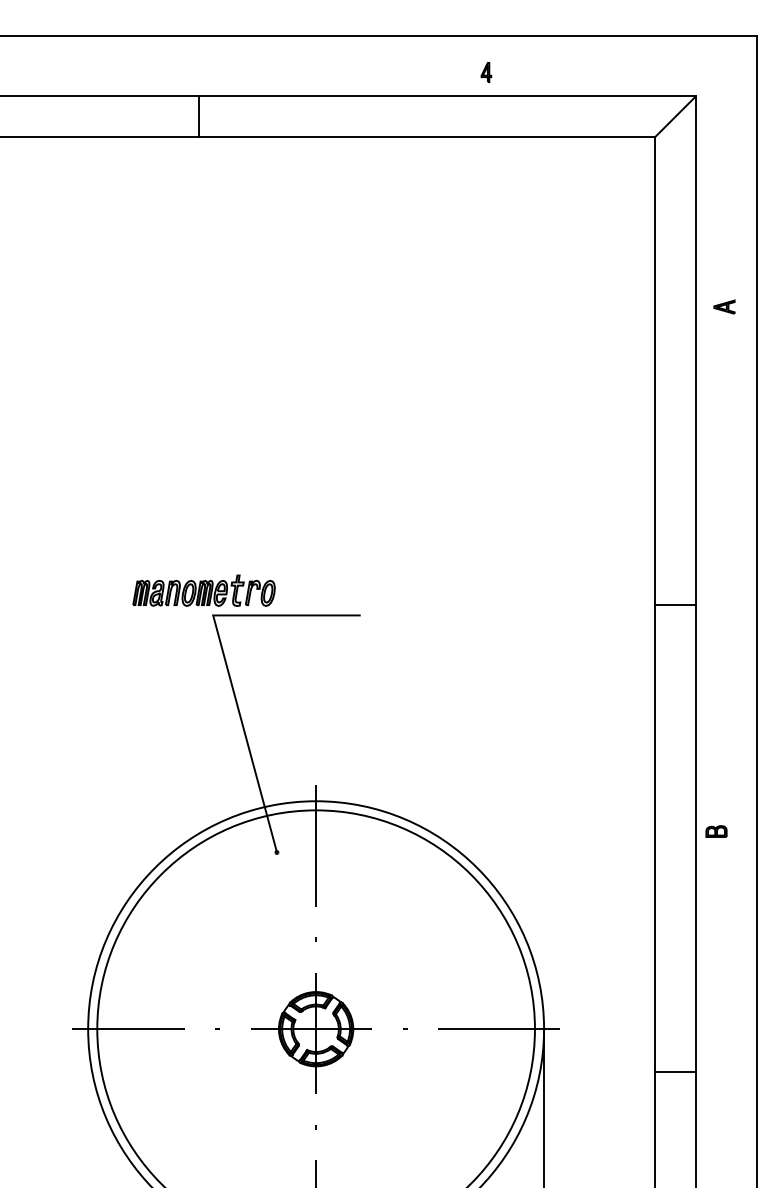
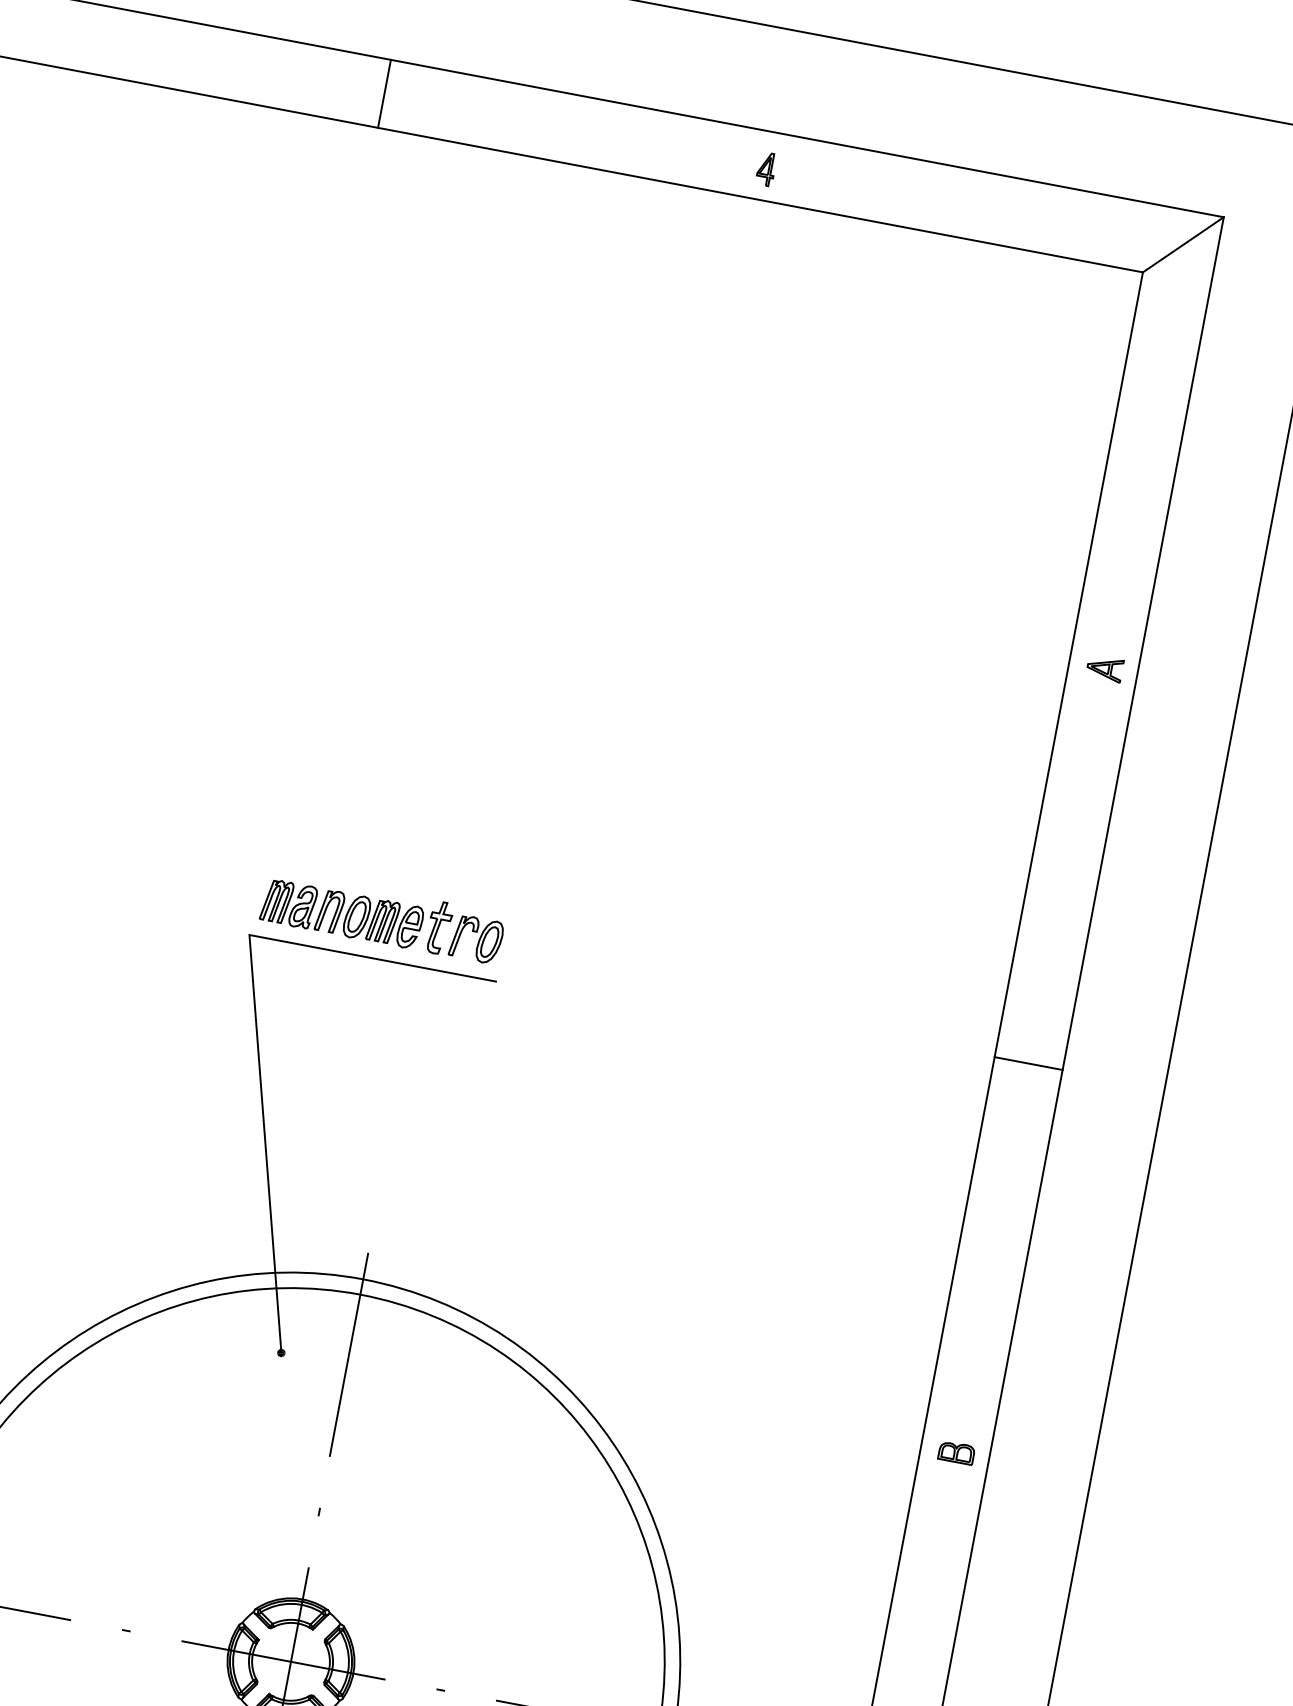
part: (486, 72) -> (766, 169), moved
part: (724, 306) -> (1105, 667), moved
part: (203, 590) -> (382, 916), moved
part: (716, 831) -> (956, 1452), moved

